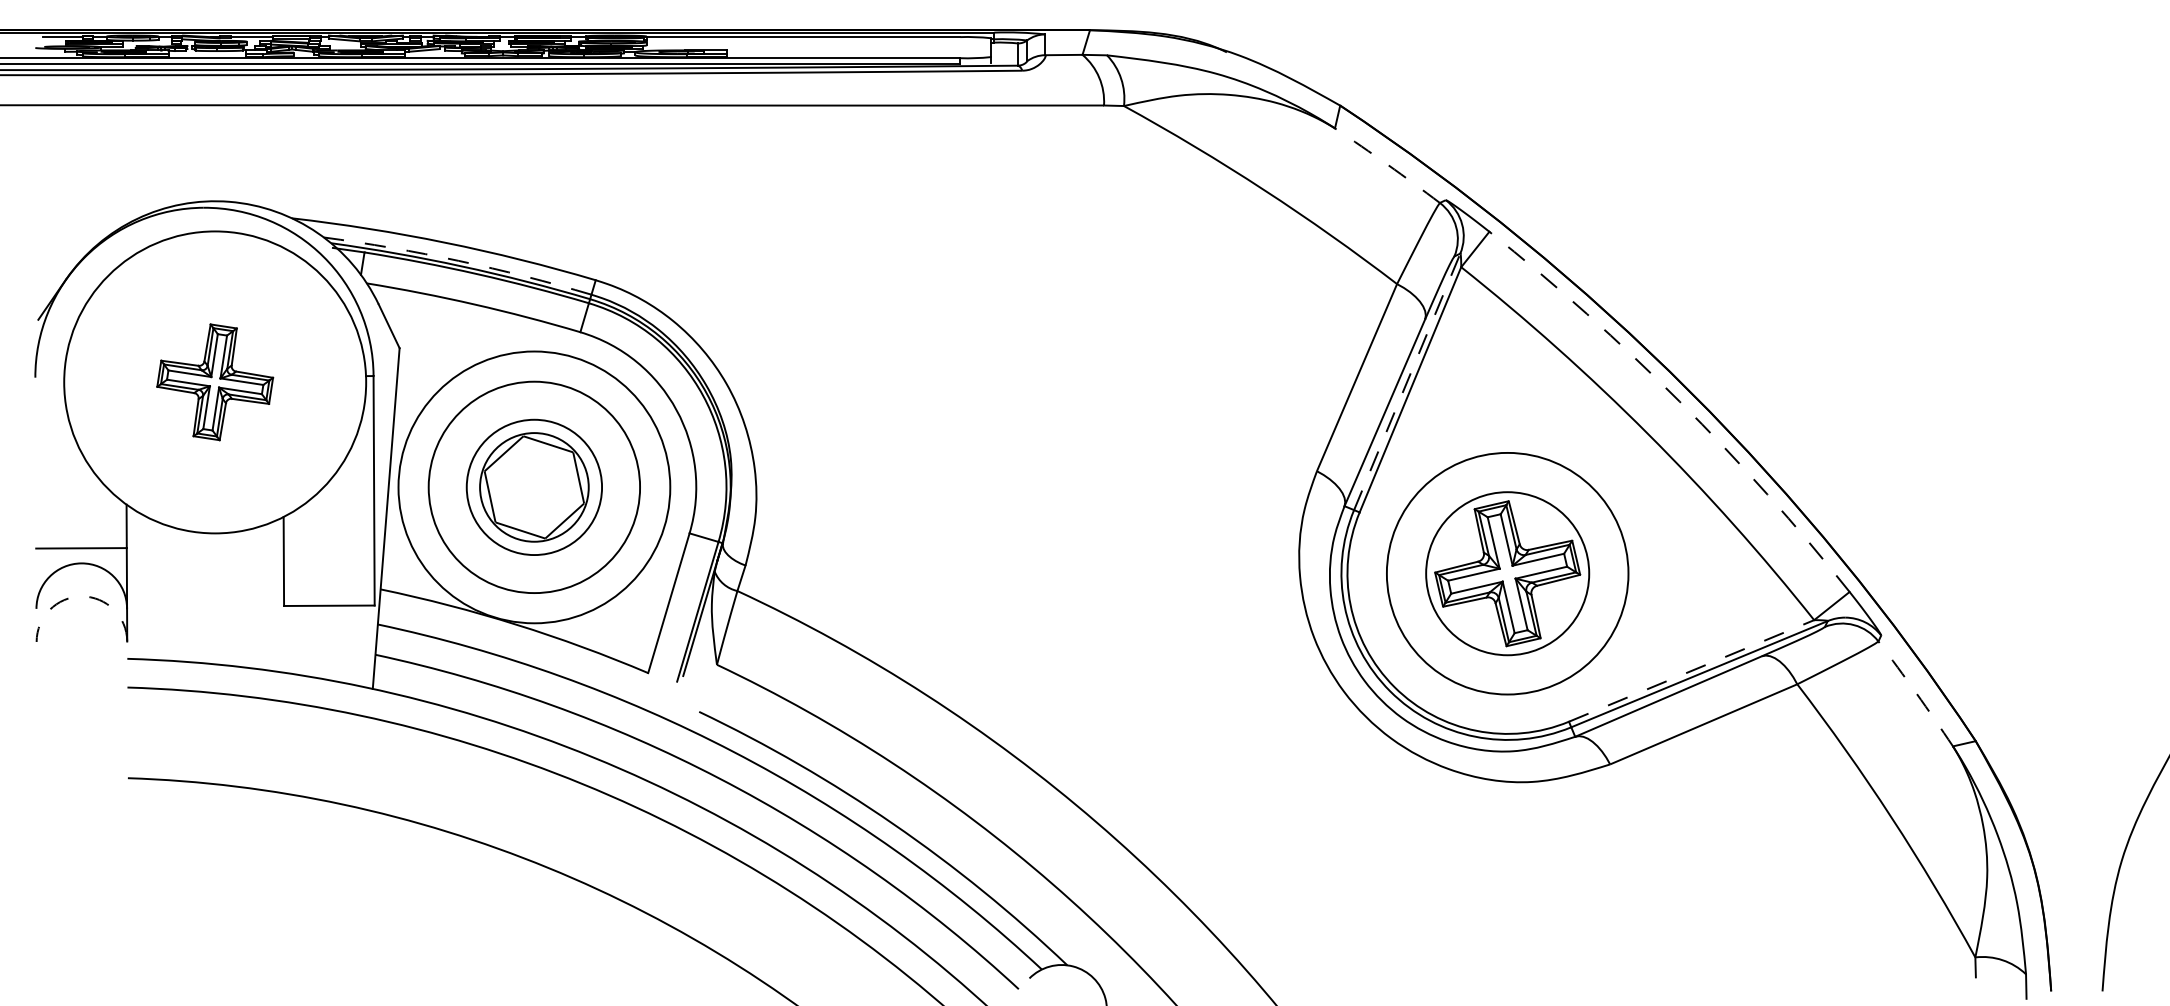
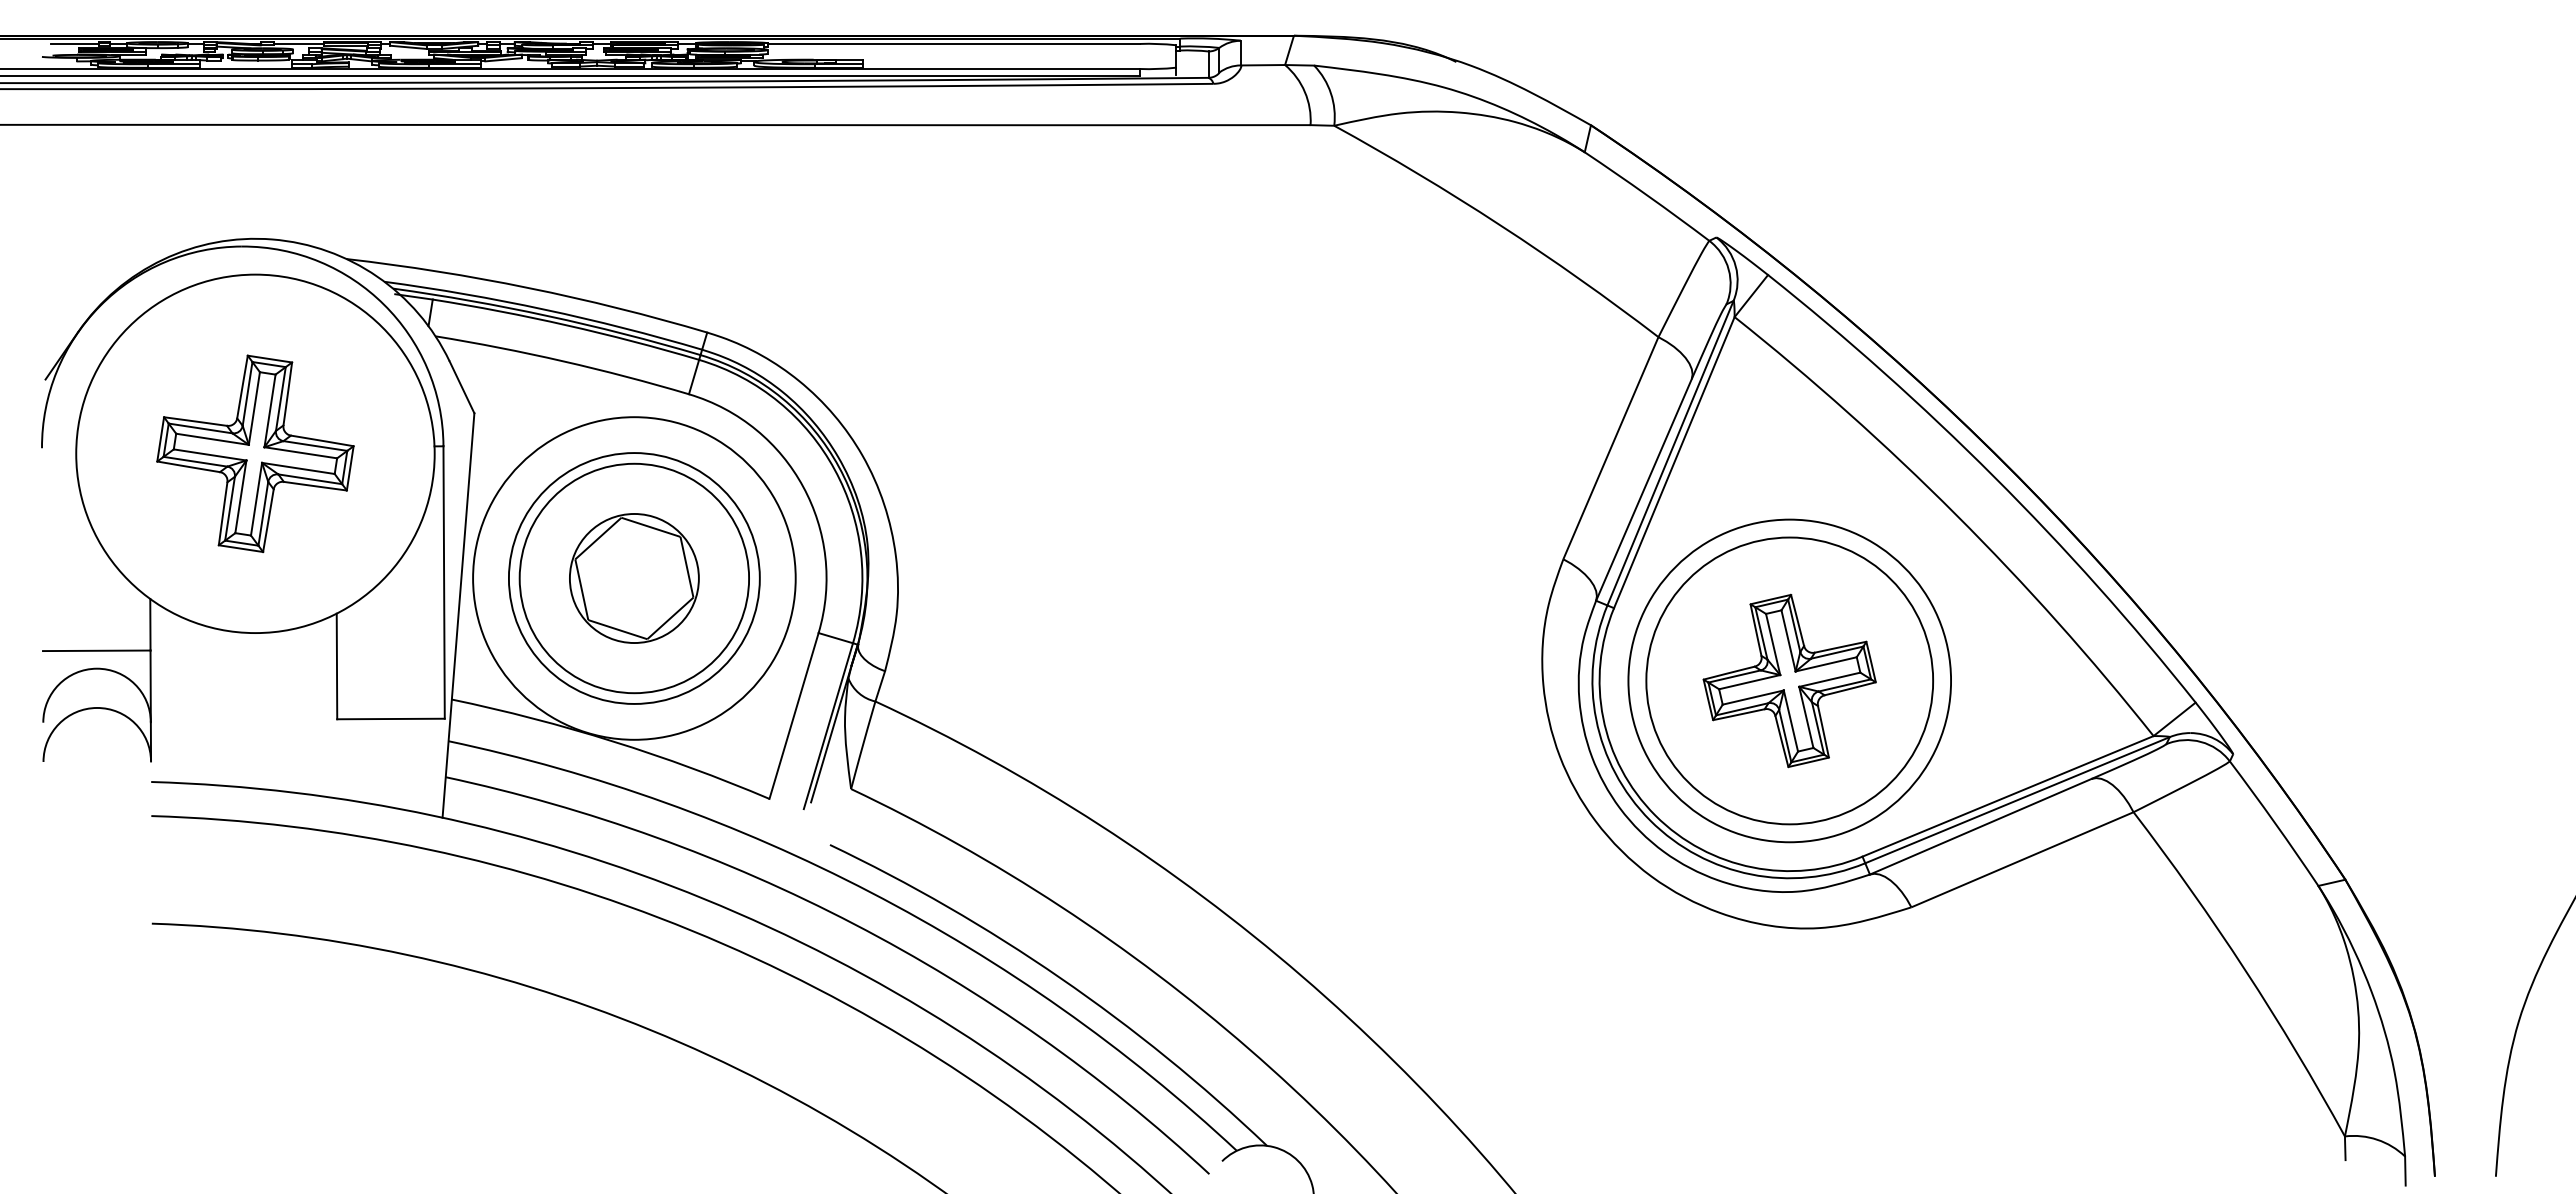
arc: (1387, 164) -> (1647, 195), dashed -> solid
arc: (458, 260) -> (544, 309), dashed -> solid
part: (215, 382) -> (255, 453), size x1.43
line: (1407, 382) -> (1670, 453), dashed -> solid
arc: (1680, 401) -> (1994, 476), dashed -> solid
circle: (534, 487) -> (634, 578), size x1.43
circle: (1507, 573) -> (1789, 680), size x1.67
arc: (82, 596) -> (97, 707), dashed -> solid
line: (1691, 671) -> (2008, 796), dashed -> solid
arc: (1916, 693) -> (2275, 823), dashed -> solid

